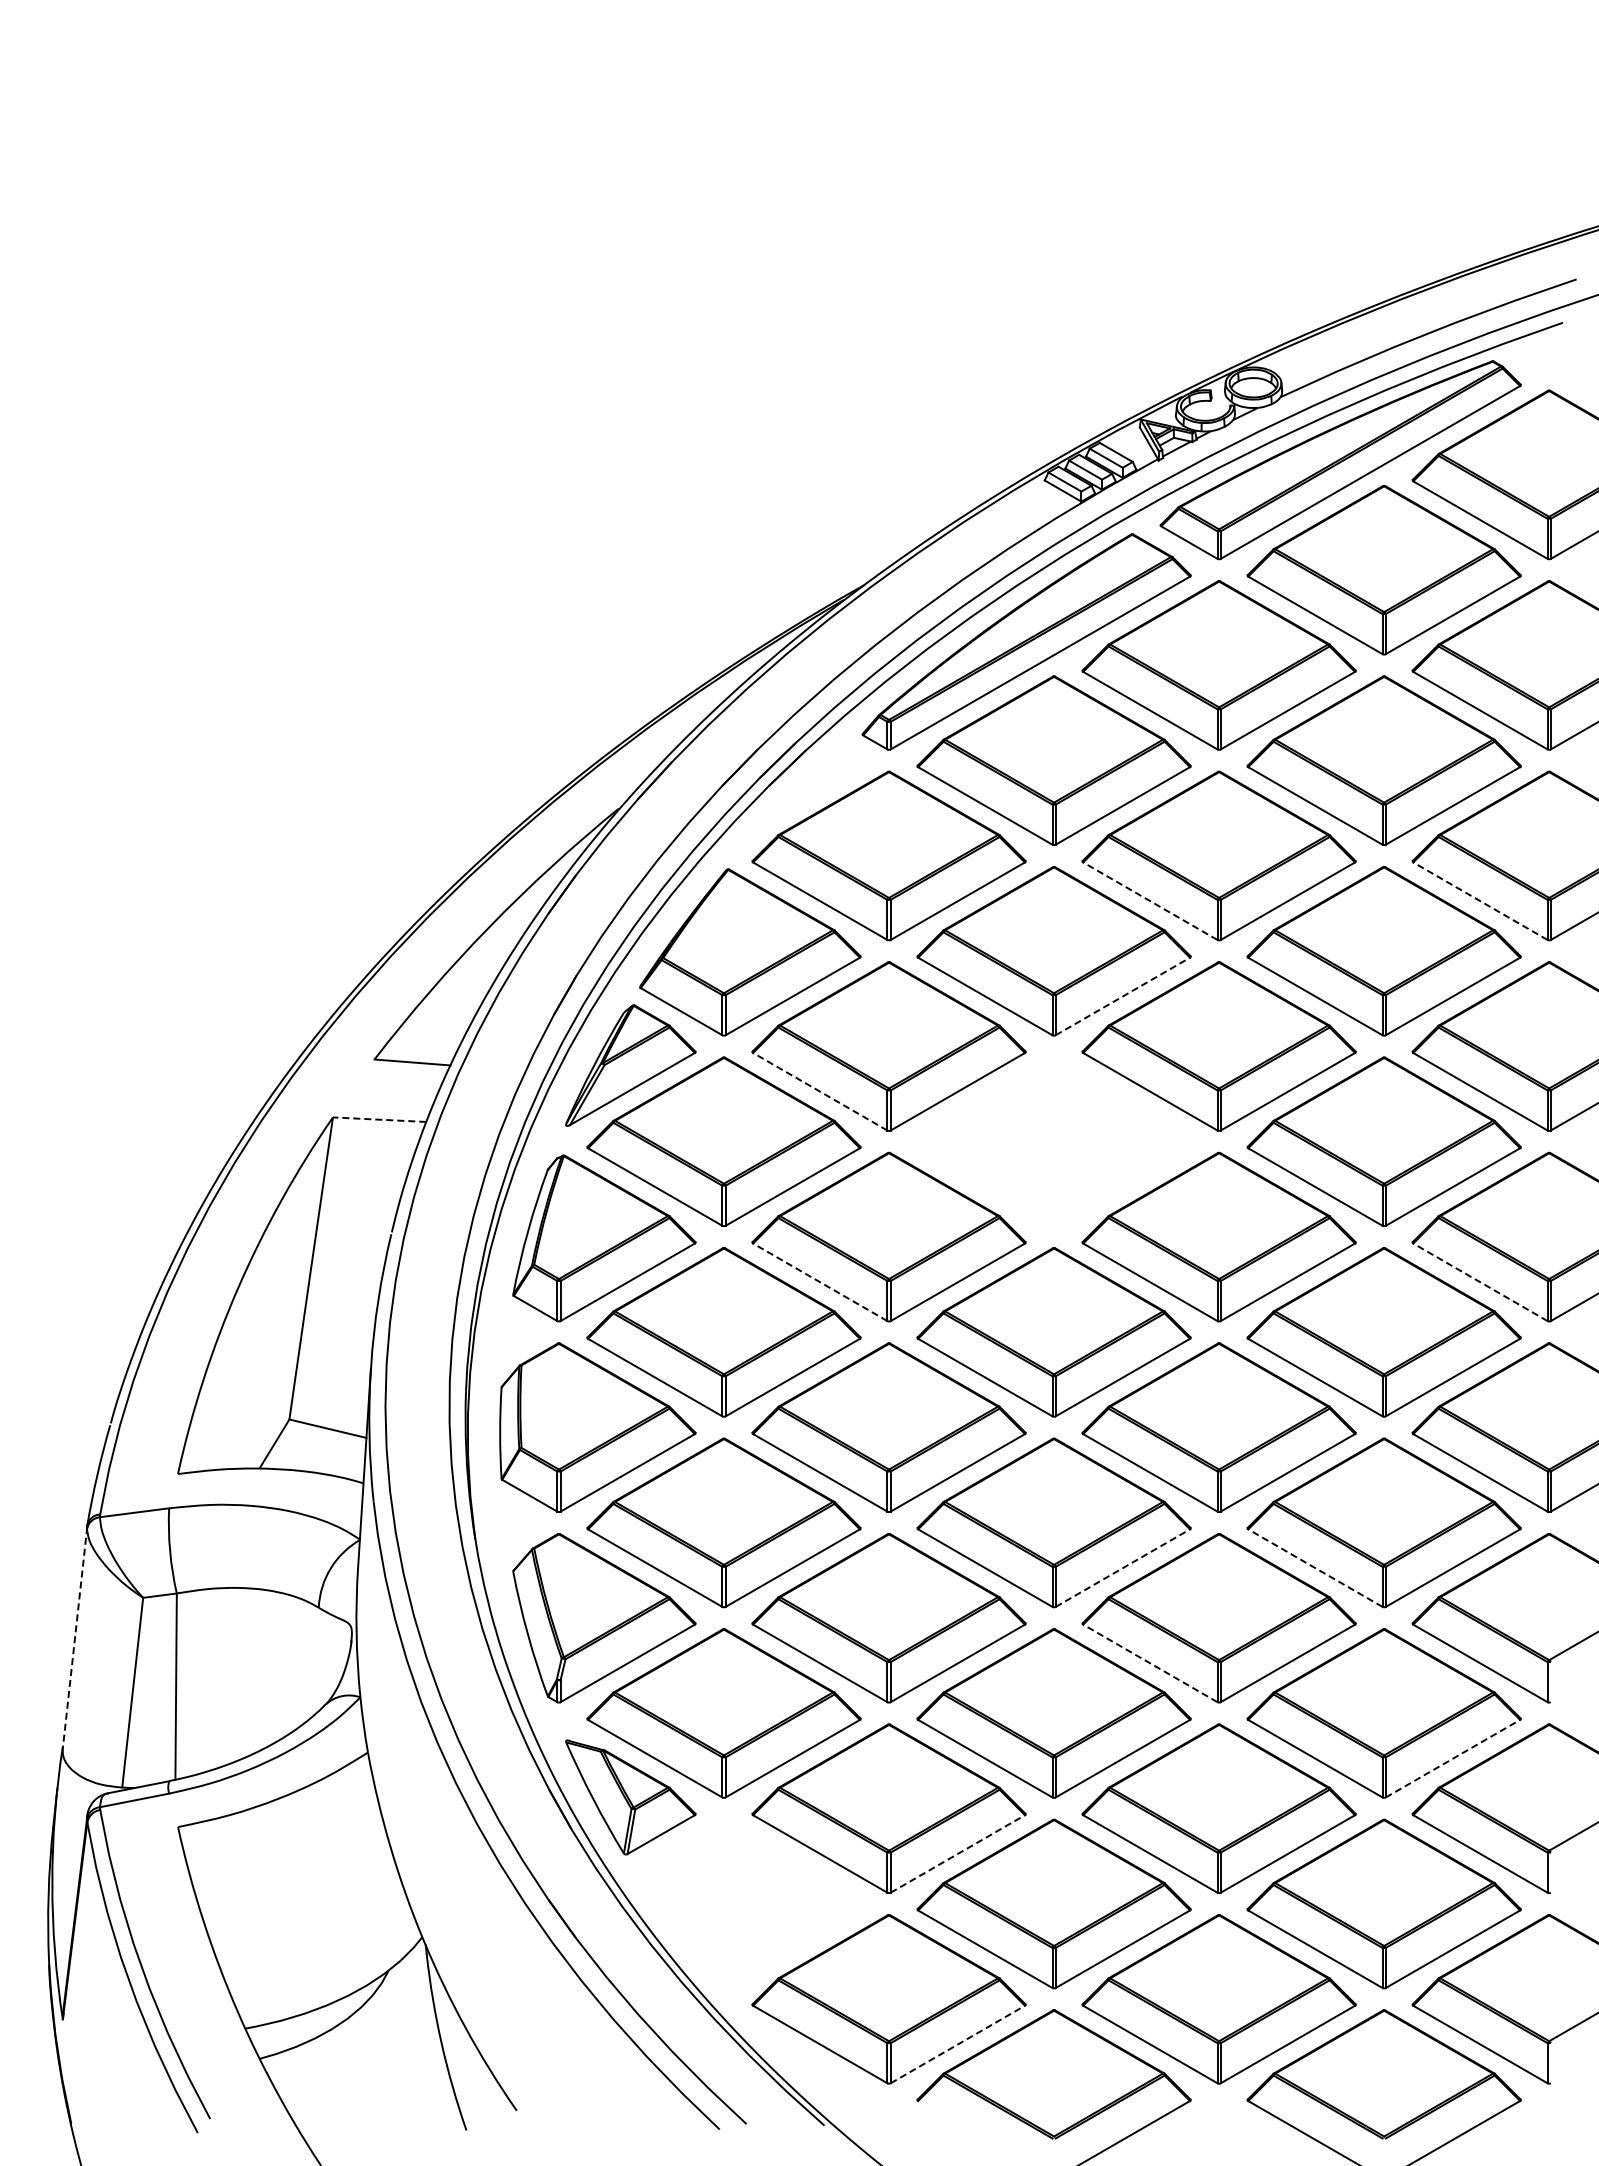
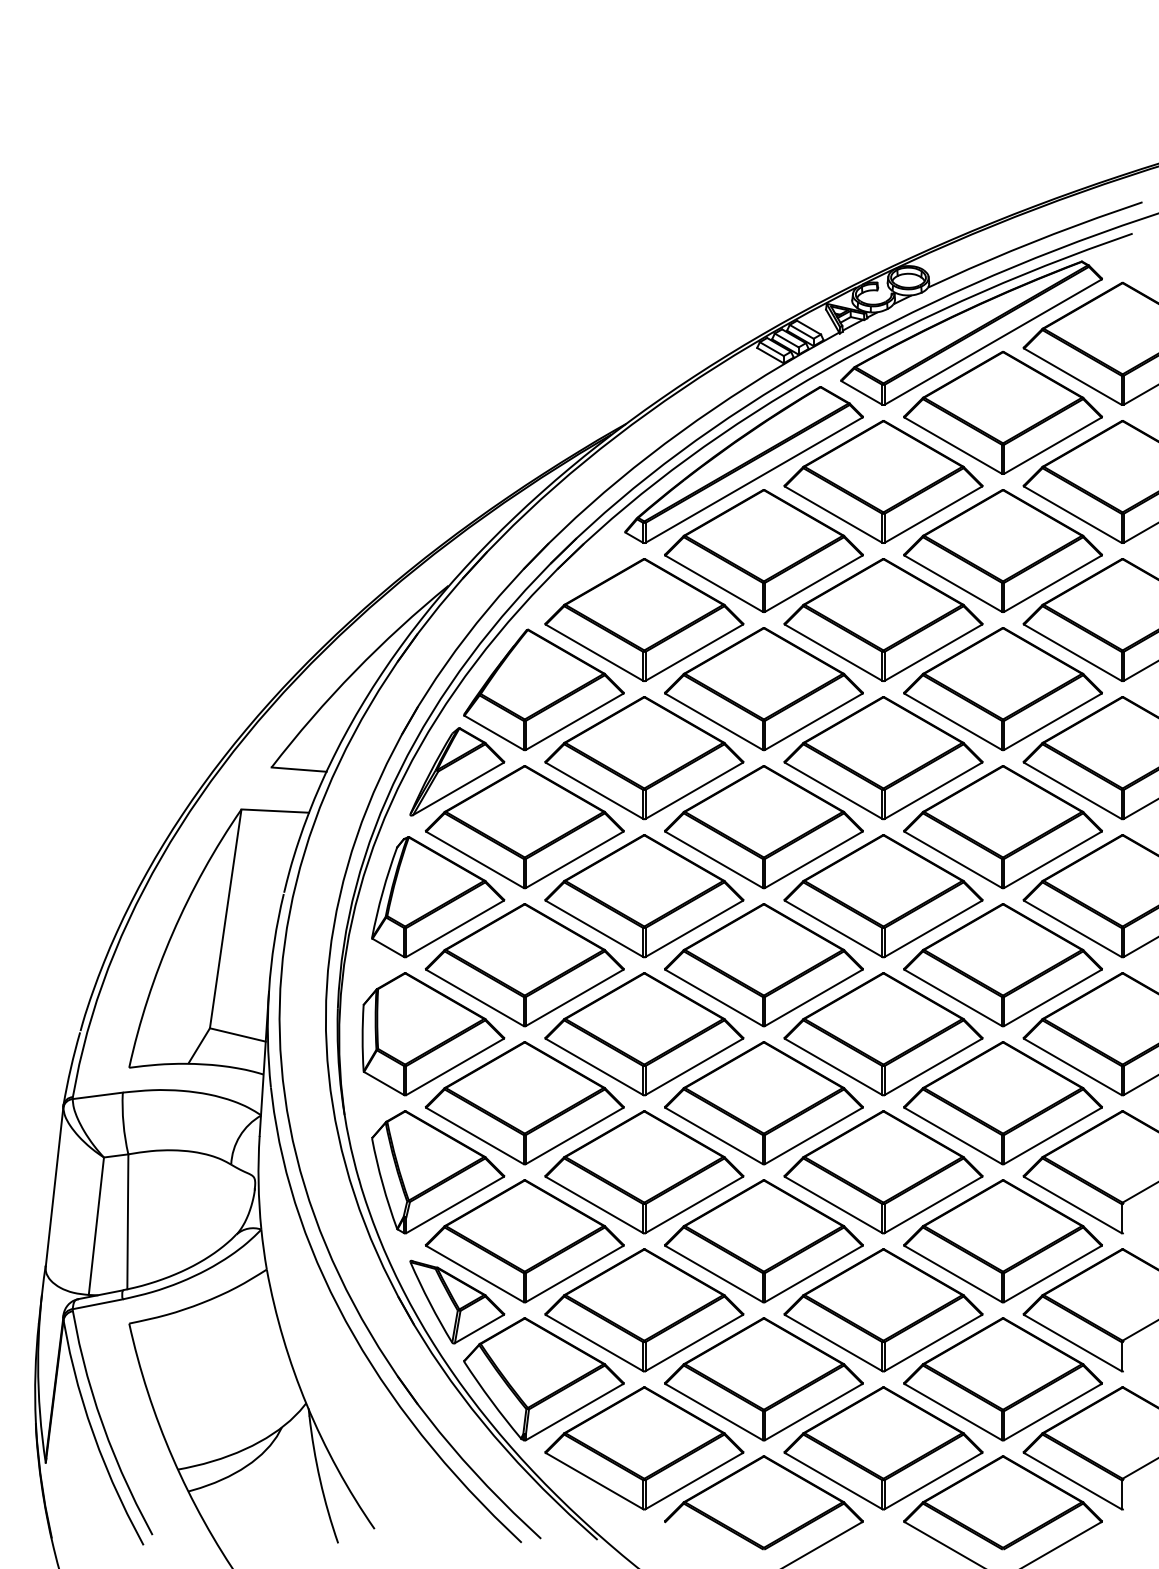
line: (1150, 901) -> (833, 653), dashed -> solid
line: (1480, 901) -> (1072, 653), dashed -> solid
line: (1122, 996) -> (813, 721), dashed -> solid
line: (820, 1091) -> (594, 790), dashed -> solid
line: (379, 1119) -> (275, 810), dashed -> solid
part: (1053, 1141) -> (763, 826), added
line: (820, 1282) -> (594, 929), dashed -> solid
line: (1480, 1282) -> (1072, 929), dashed -> solid
line: (1122, 1568) -> (813, 1136), dashed -> solid
line: (1315, 1568) -> (953, 1136), dashed -> solid
line: (75, 1637) -> (54, 1186), dashed -> solid
line: (1150, 1663) -> (833, 1205), dashed -> solid
line: (1452, 1758) -> (1052, 1273), dashed -> solid
line: (957, 1853) -> (693, 1342), dashed -> solid
part: (750, 1903) -> (543, 1378), added
line: (957, 2044) -> (693, 1481), dashed -> solid

